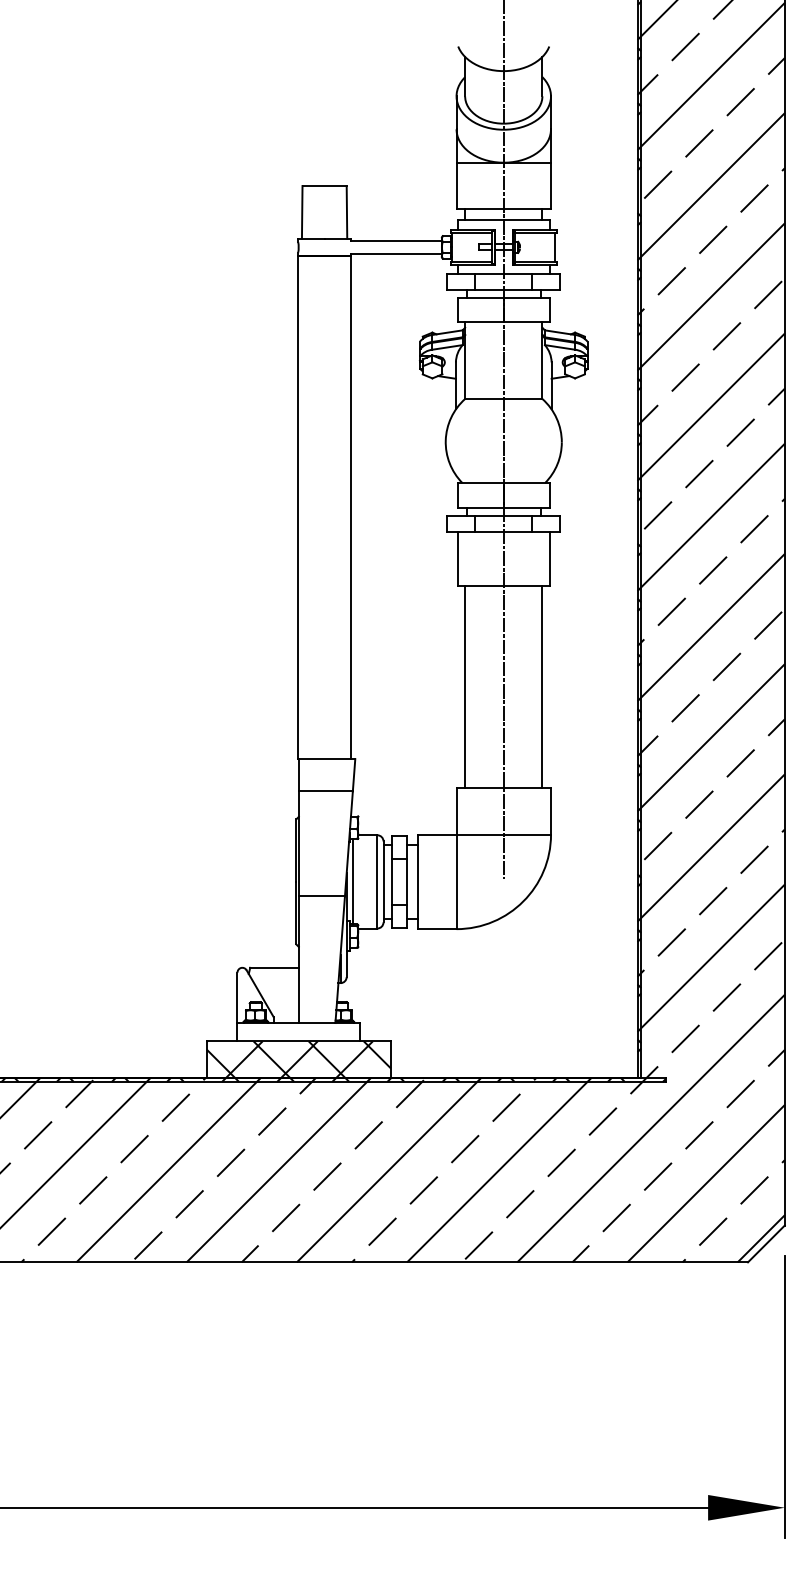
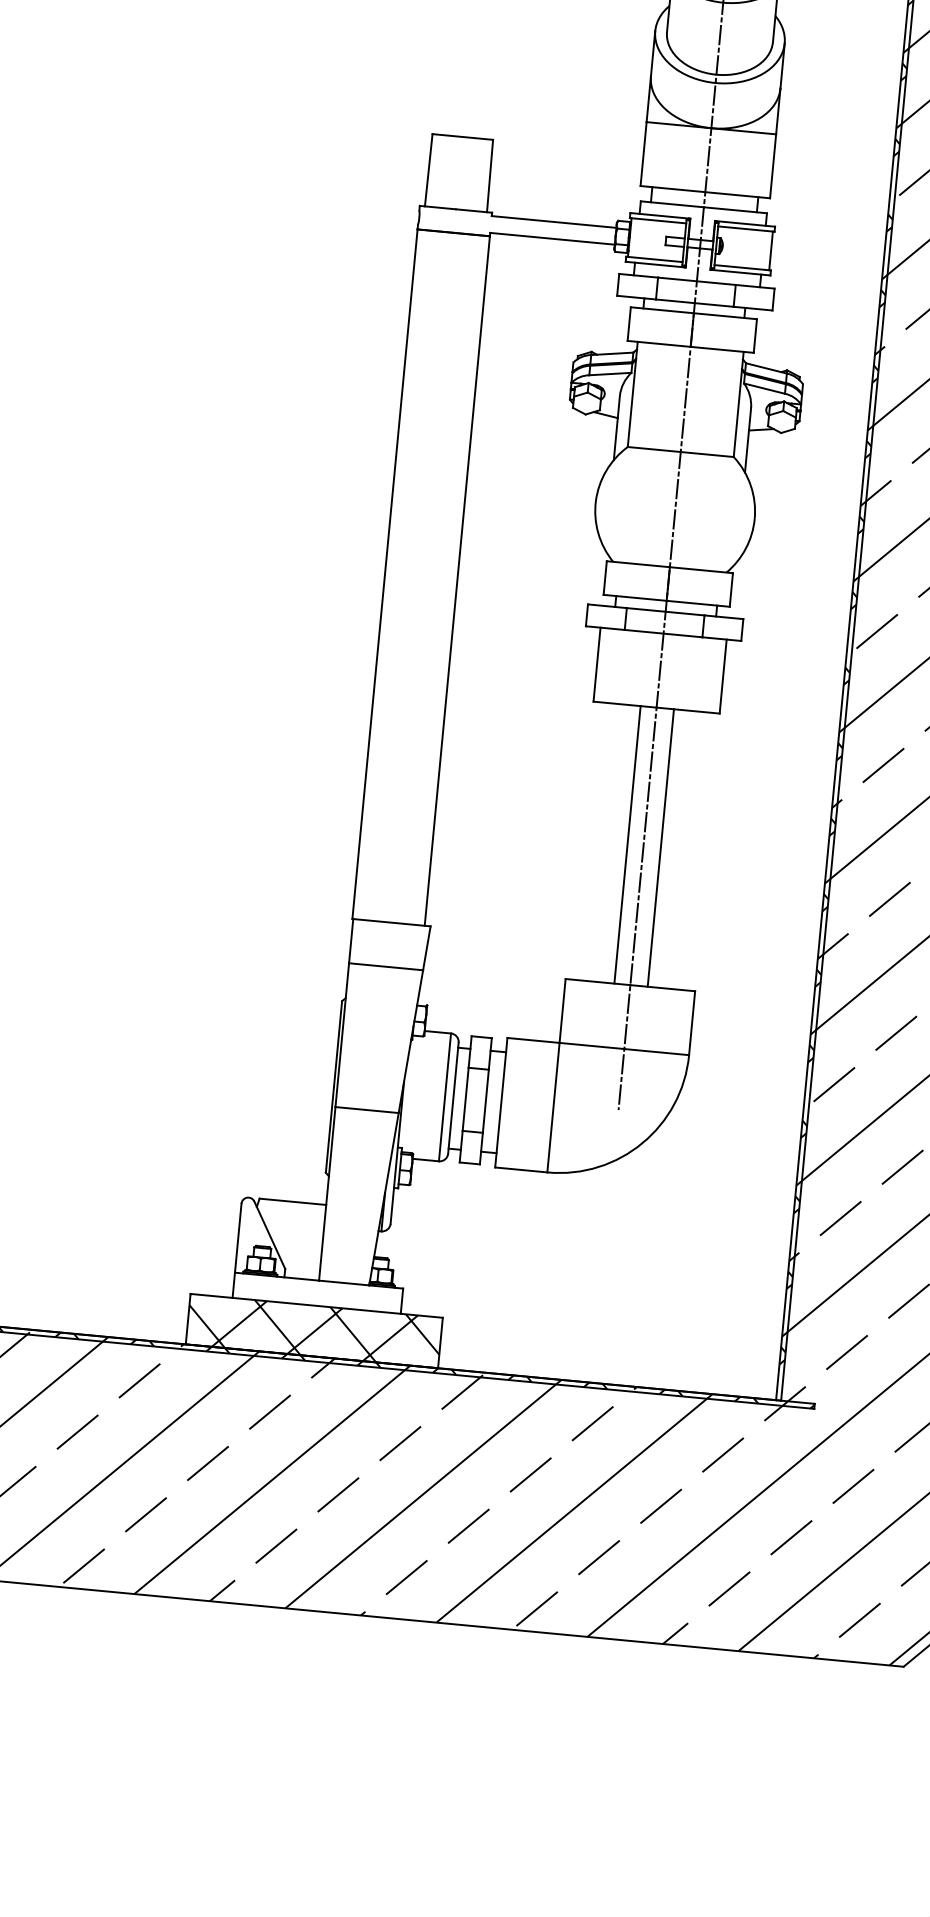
line: (465, 686) -> (628, 844), moved
line: (542, 686) -> (660, 847), moved
line: (352, 881) -> (410, 1093), removed

